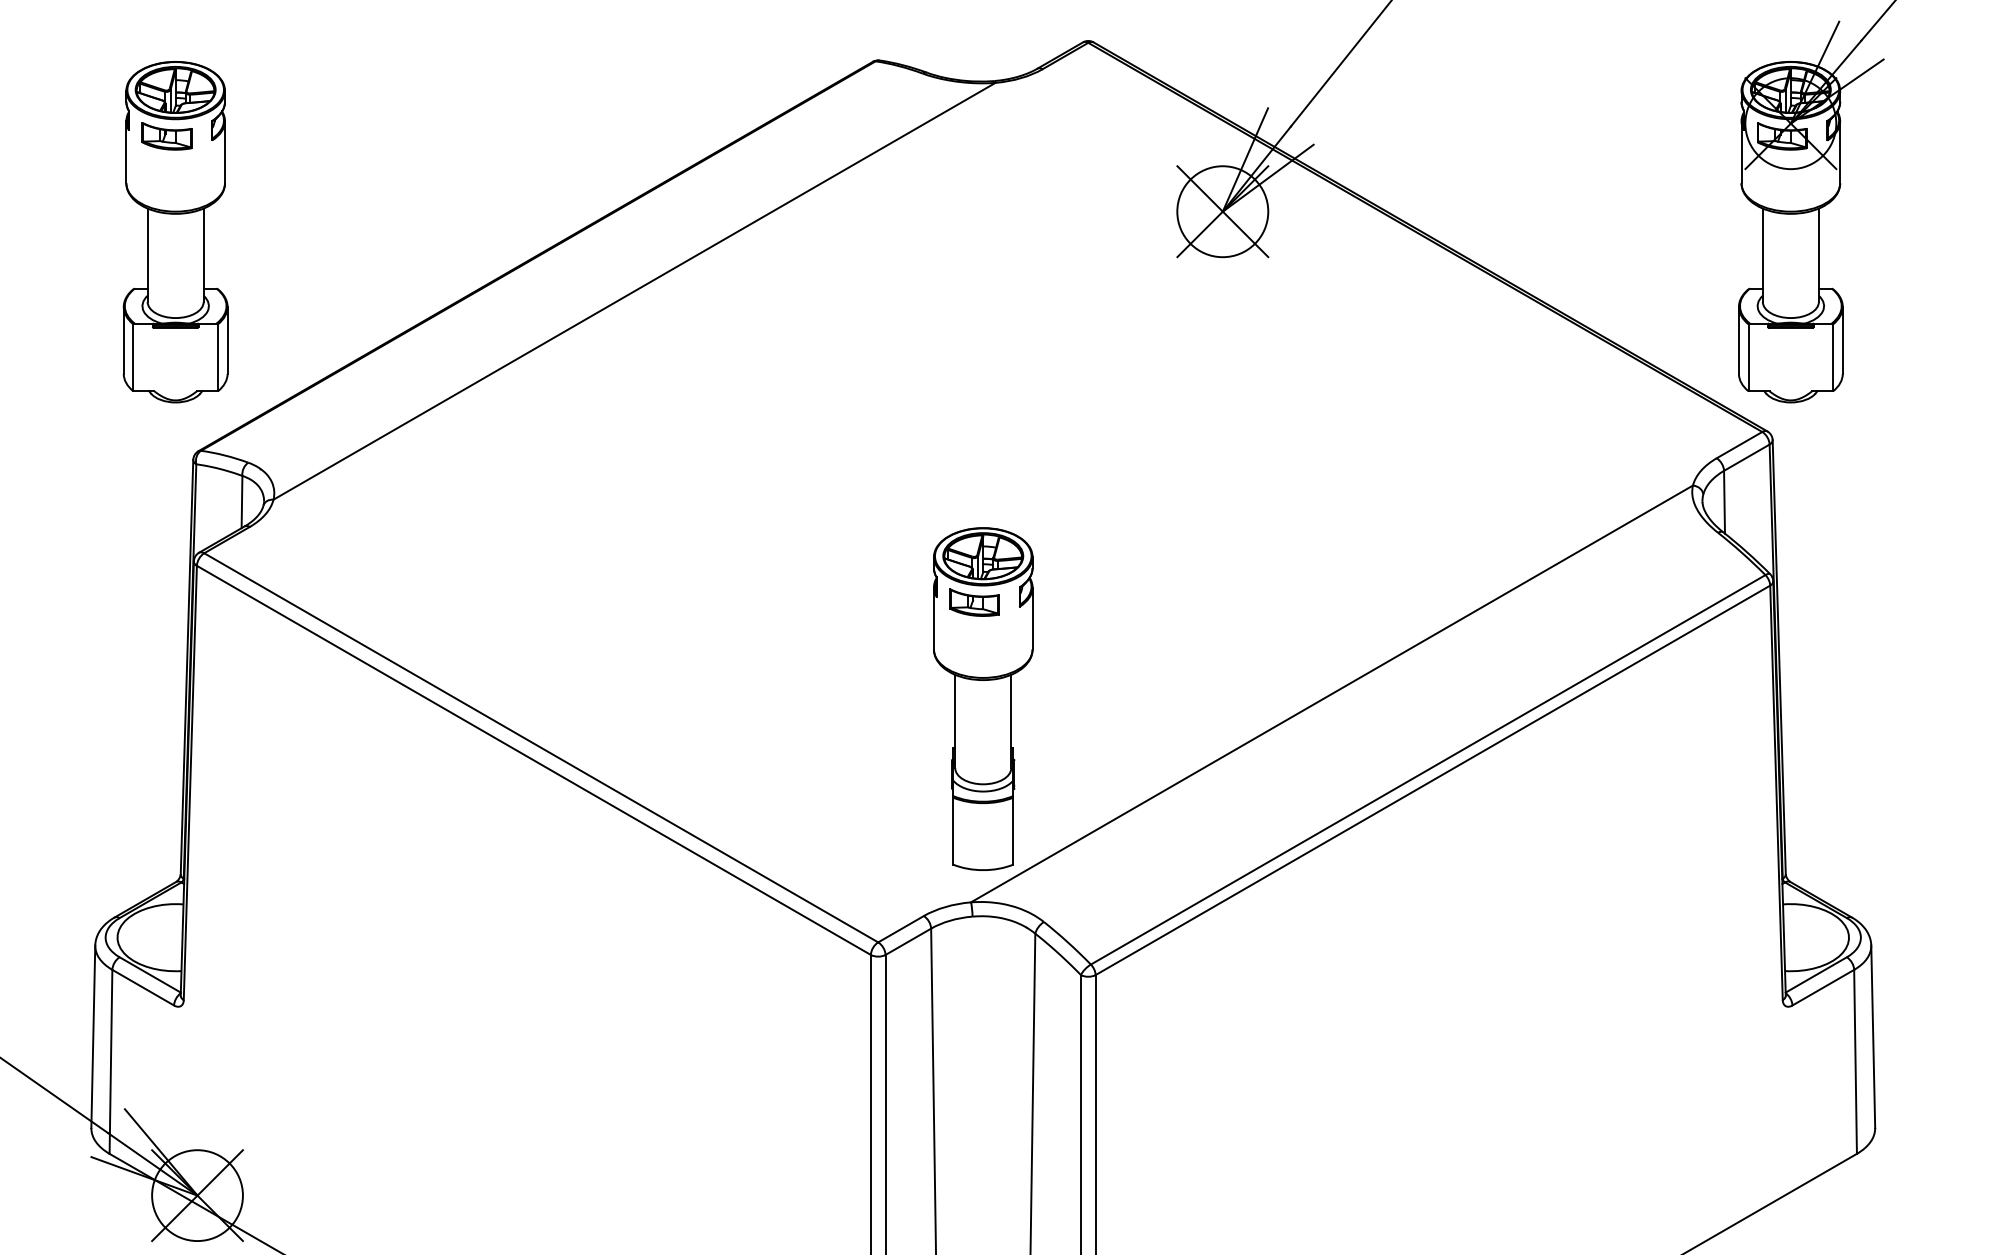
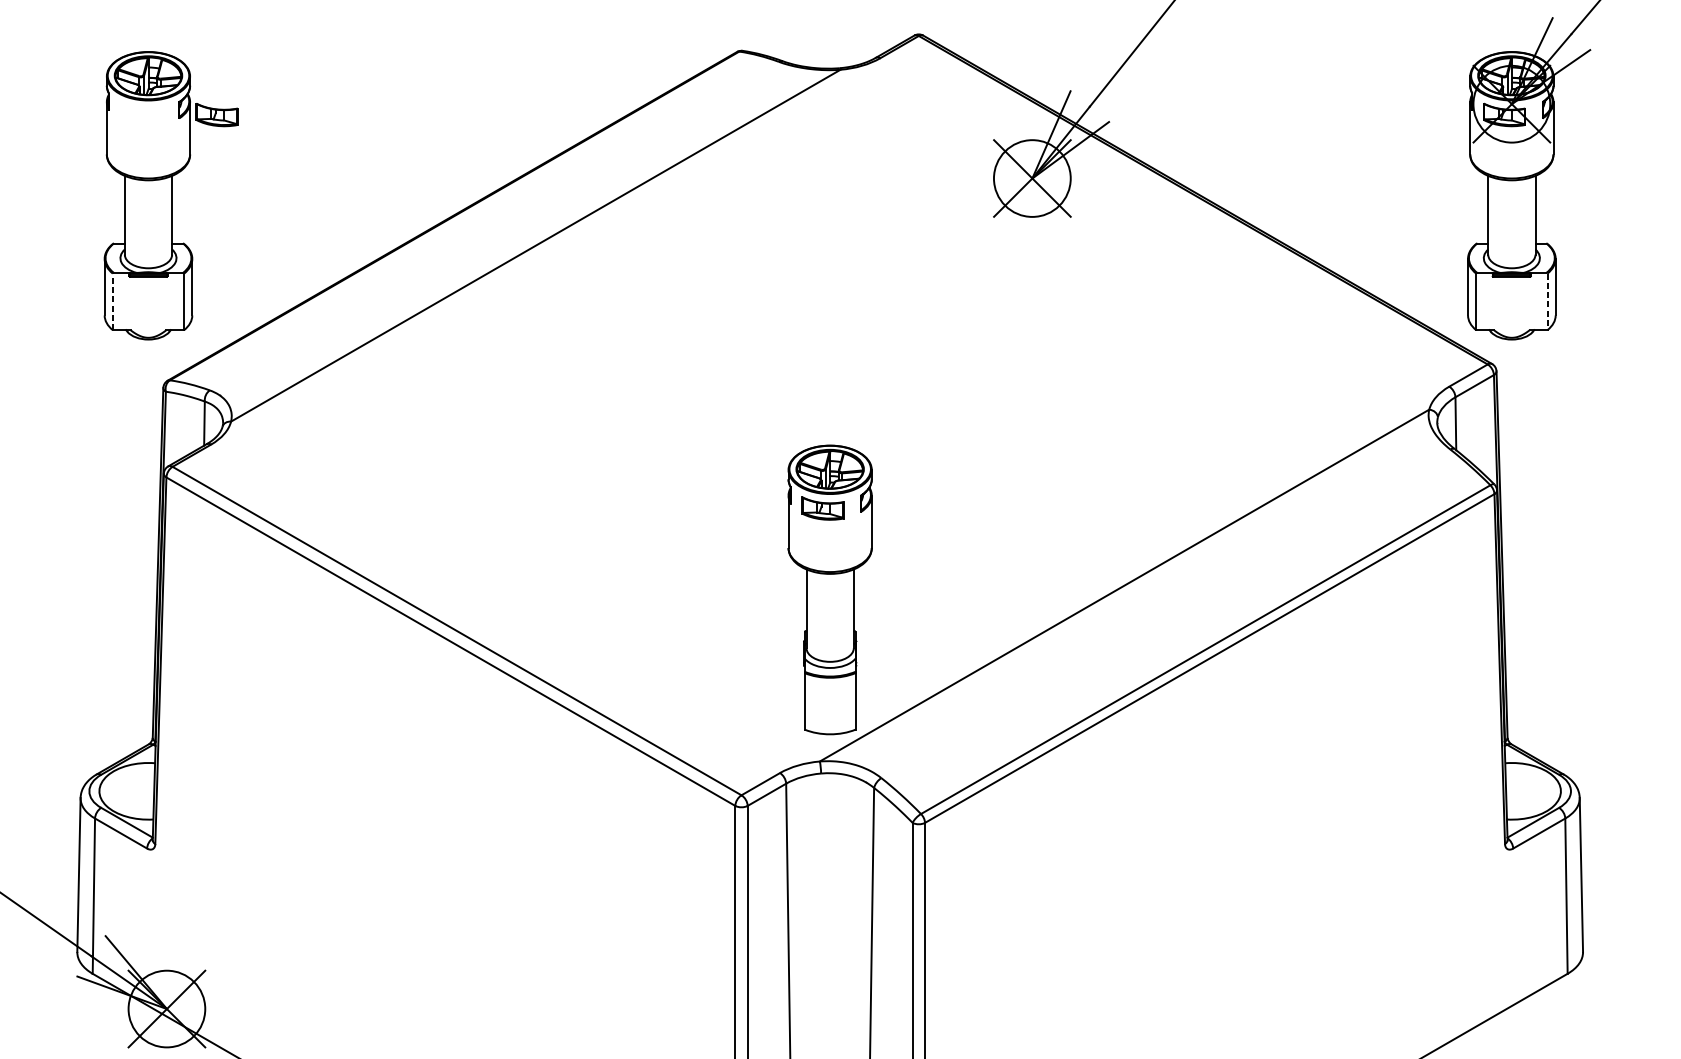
part: (166, 136) -> (216, 115), moved
line: (133, 357) -> (112, 301), solid -> dashed
line: (1833, 358) -> (1547, 302), solid -> dashed

